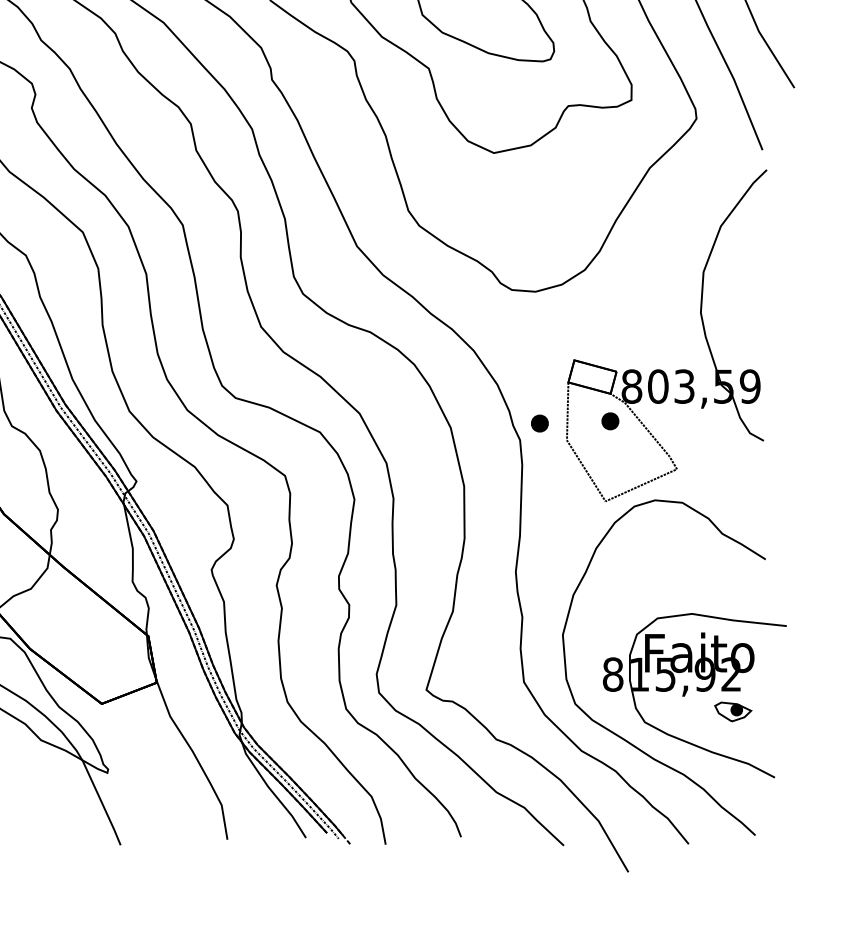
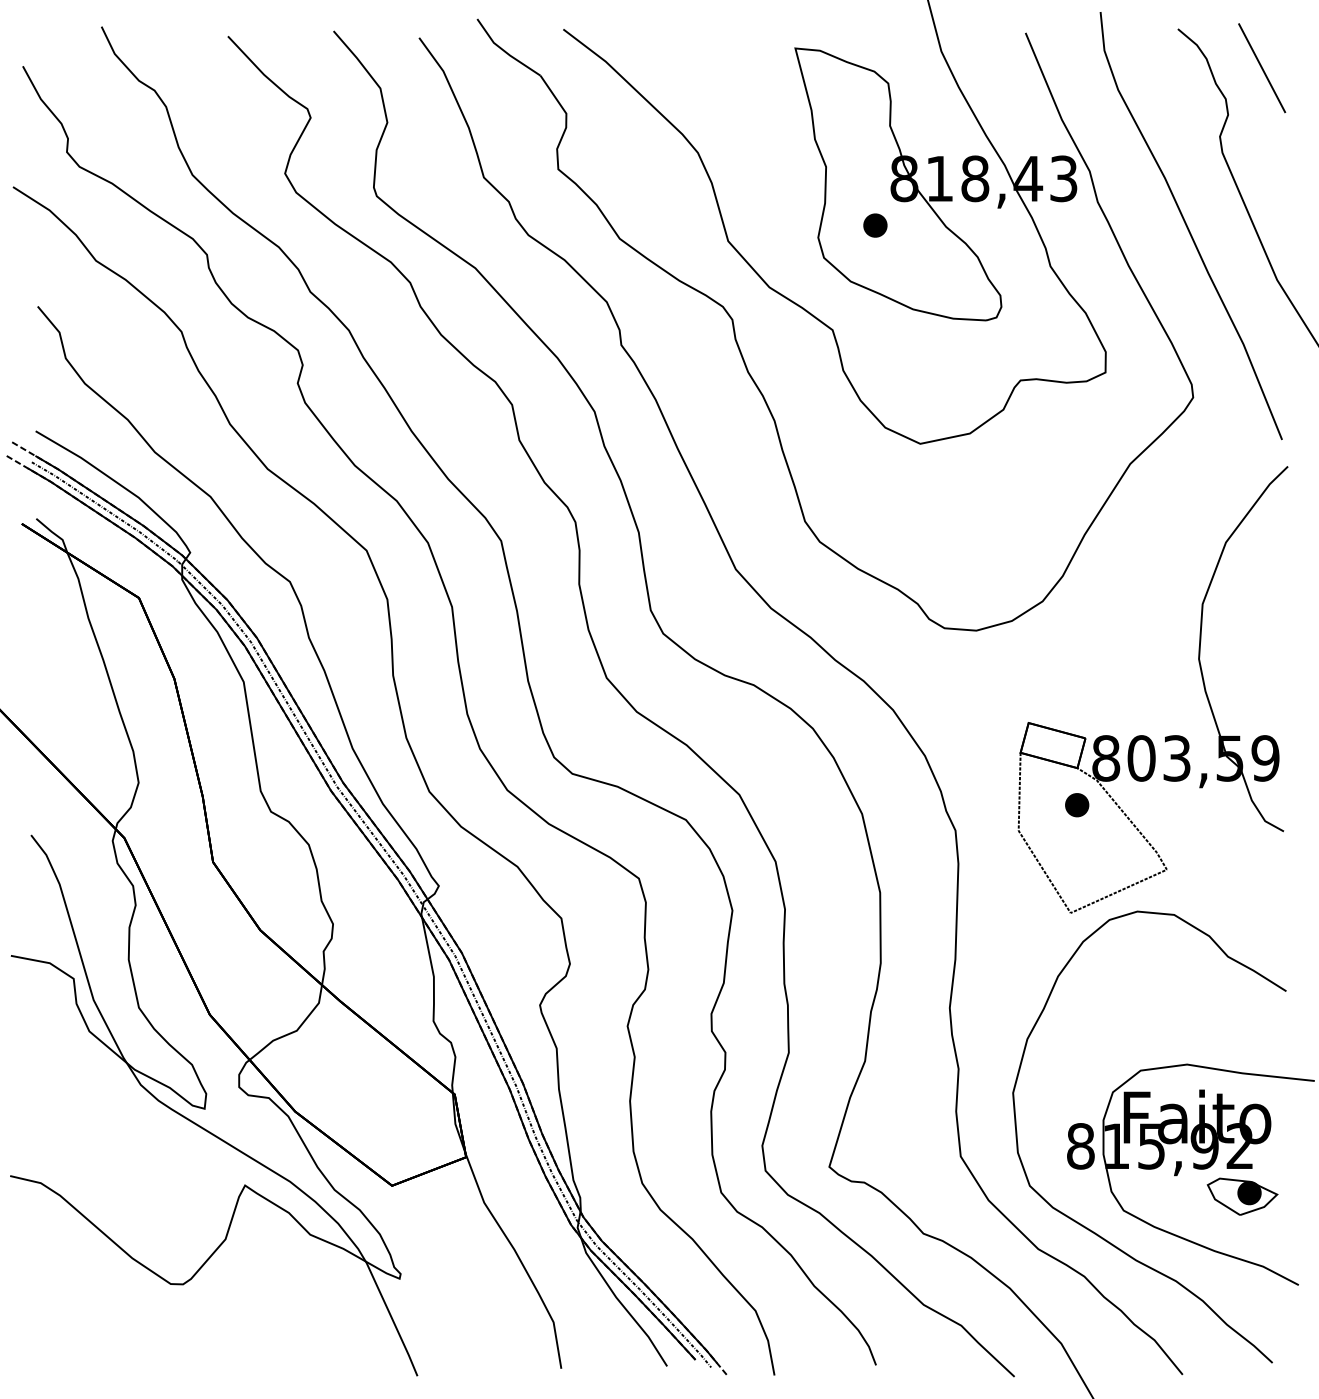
part: (540, 423) -> (982, 808), removed
part: (733, 711) -> (1242, 1196), size x1.43

